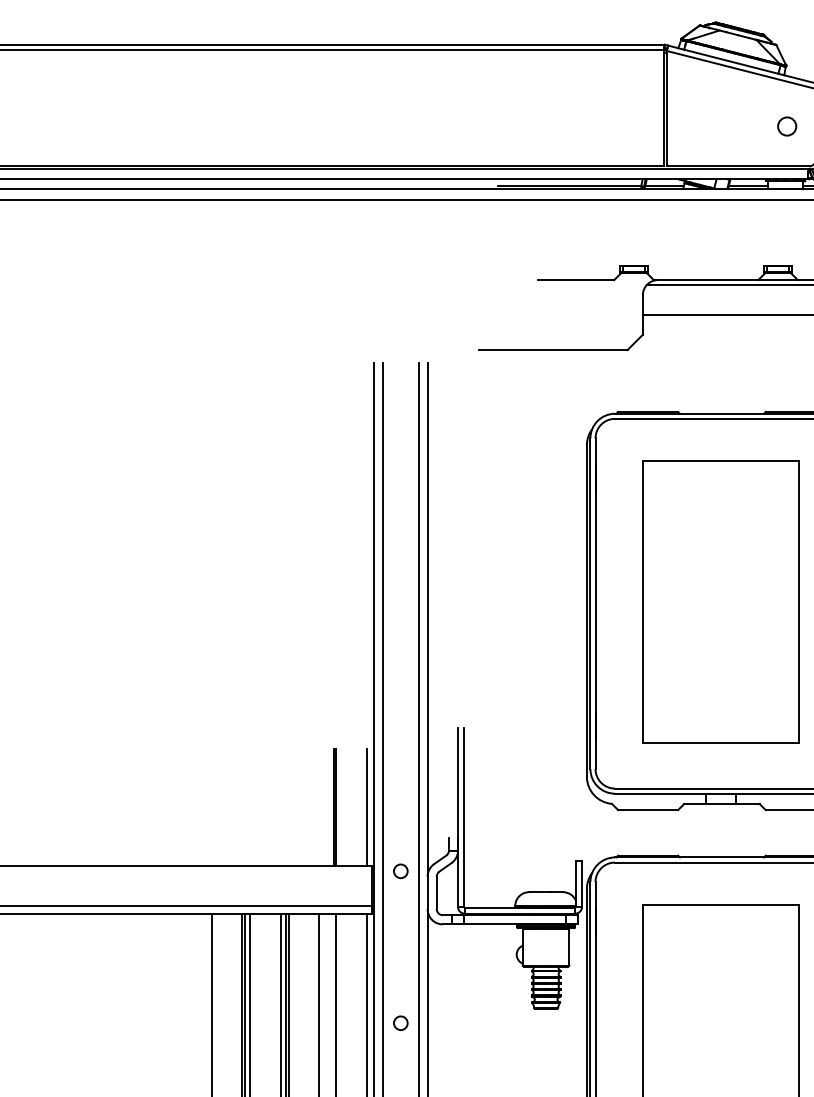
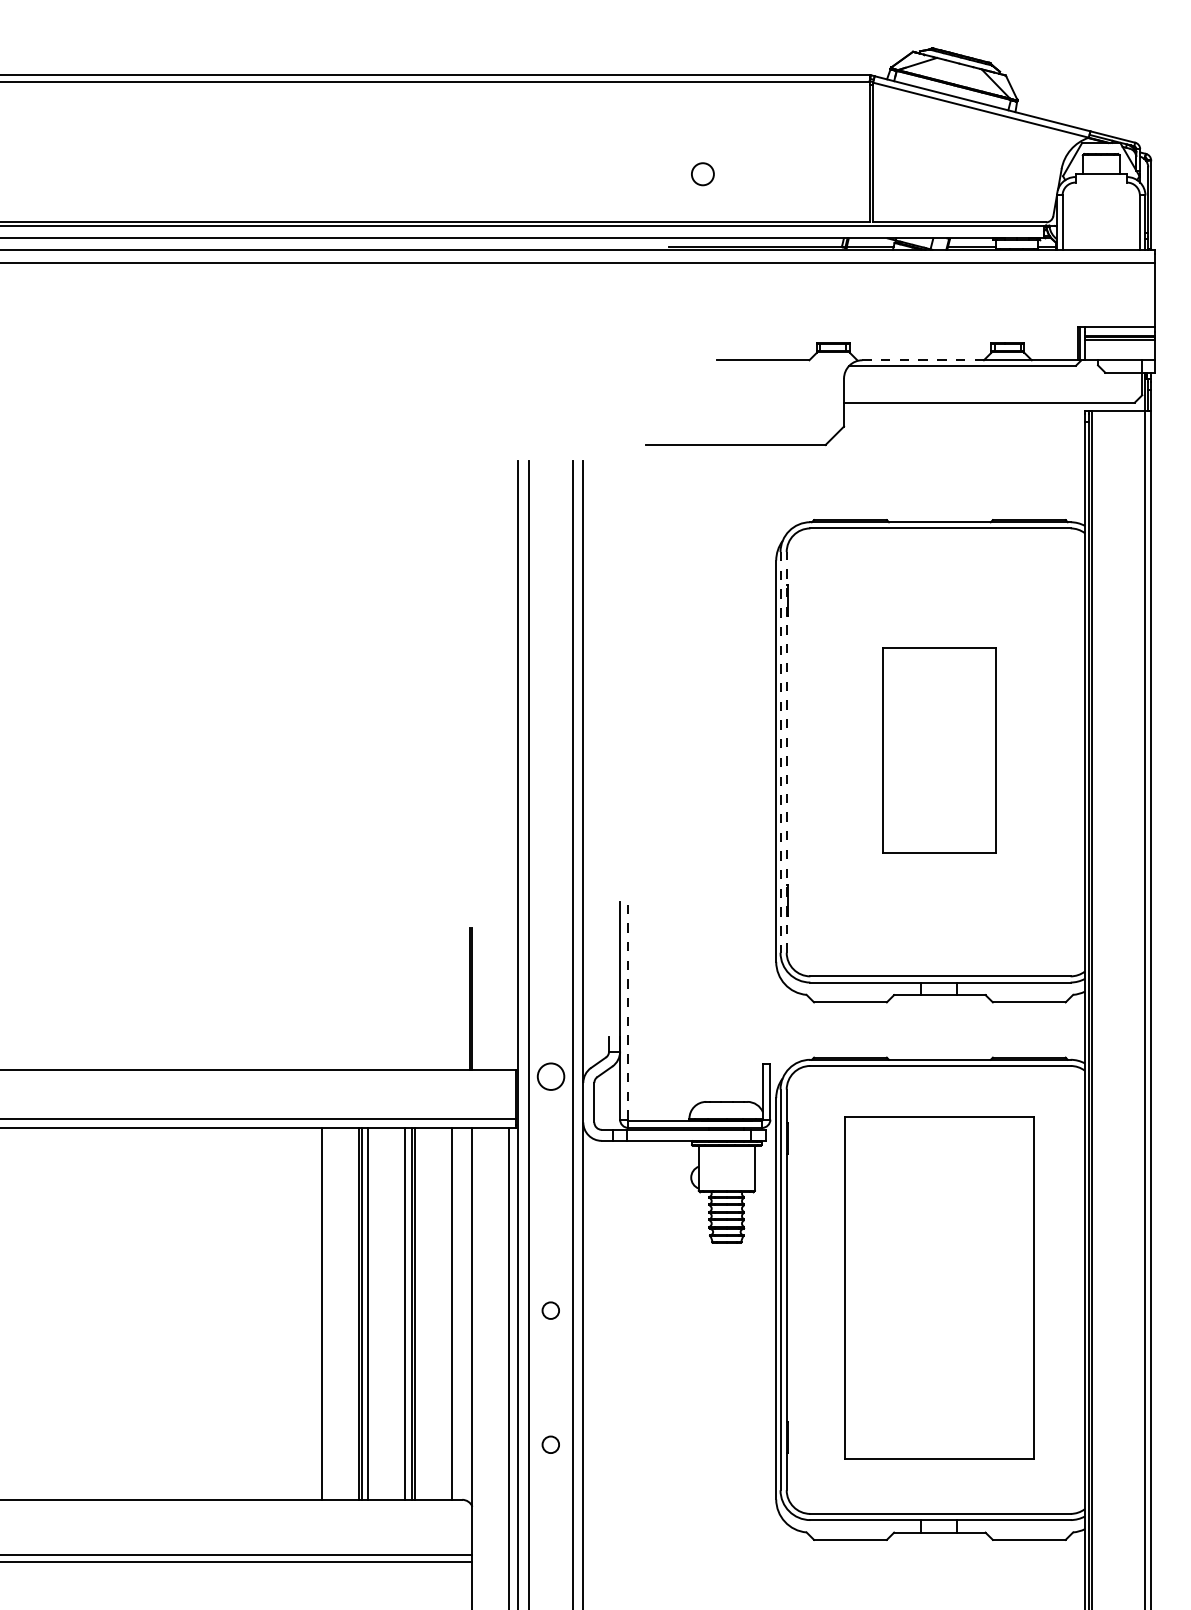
circle: (786, 126) -> (702, 174), moved
line: (705, 280) -> (920, 360), solid -> dashed
line: (595, 602) -> (786, 751), solid -> dashed
part: (721, 602) -> (939, 750), size x0.6
line: (590, 603) -> (780, 752), solid -> dashed
line: (366, 806) -> (509, 998), removed
line: (464, 817) -> (627, 1011), solid -> dashed
circle: (400, 871) -> (550, 1076), size x1.6
circle: (400, 1023) -> (550, 1310), moved

